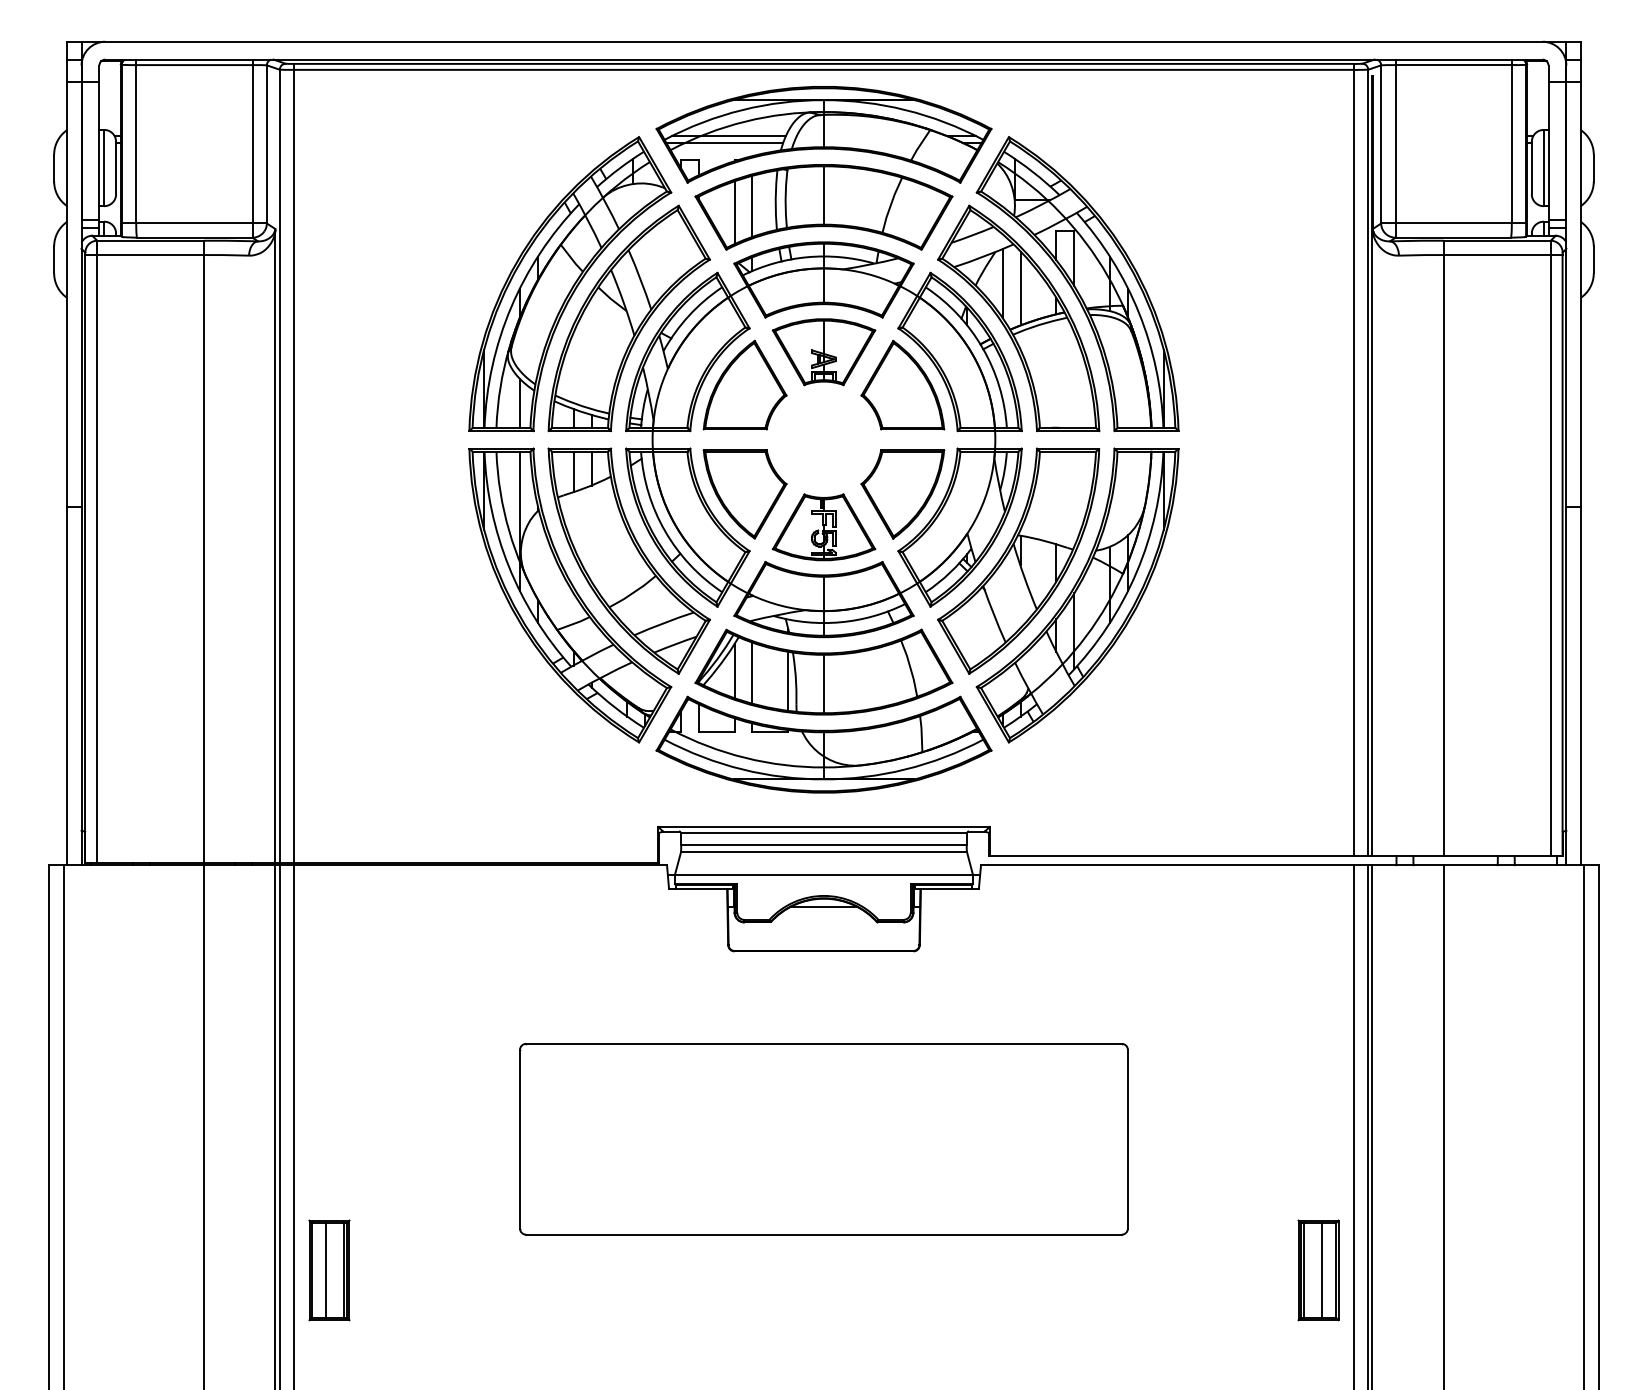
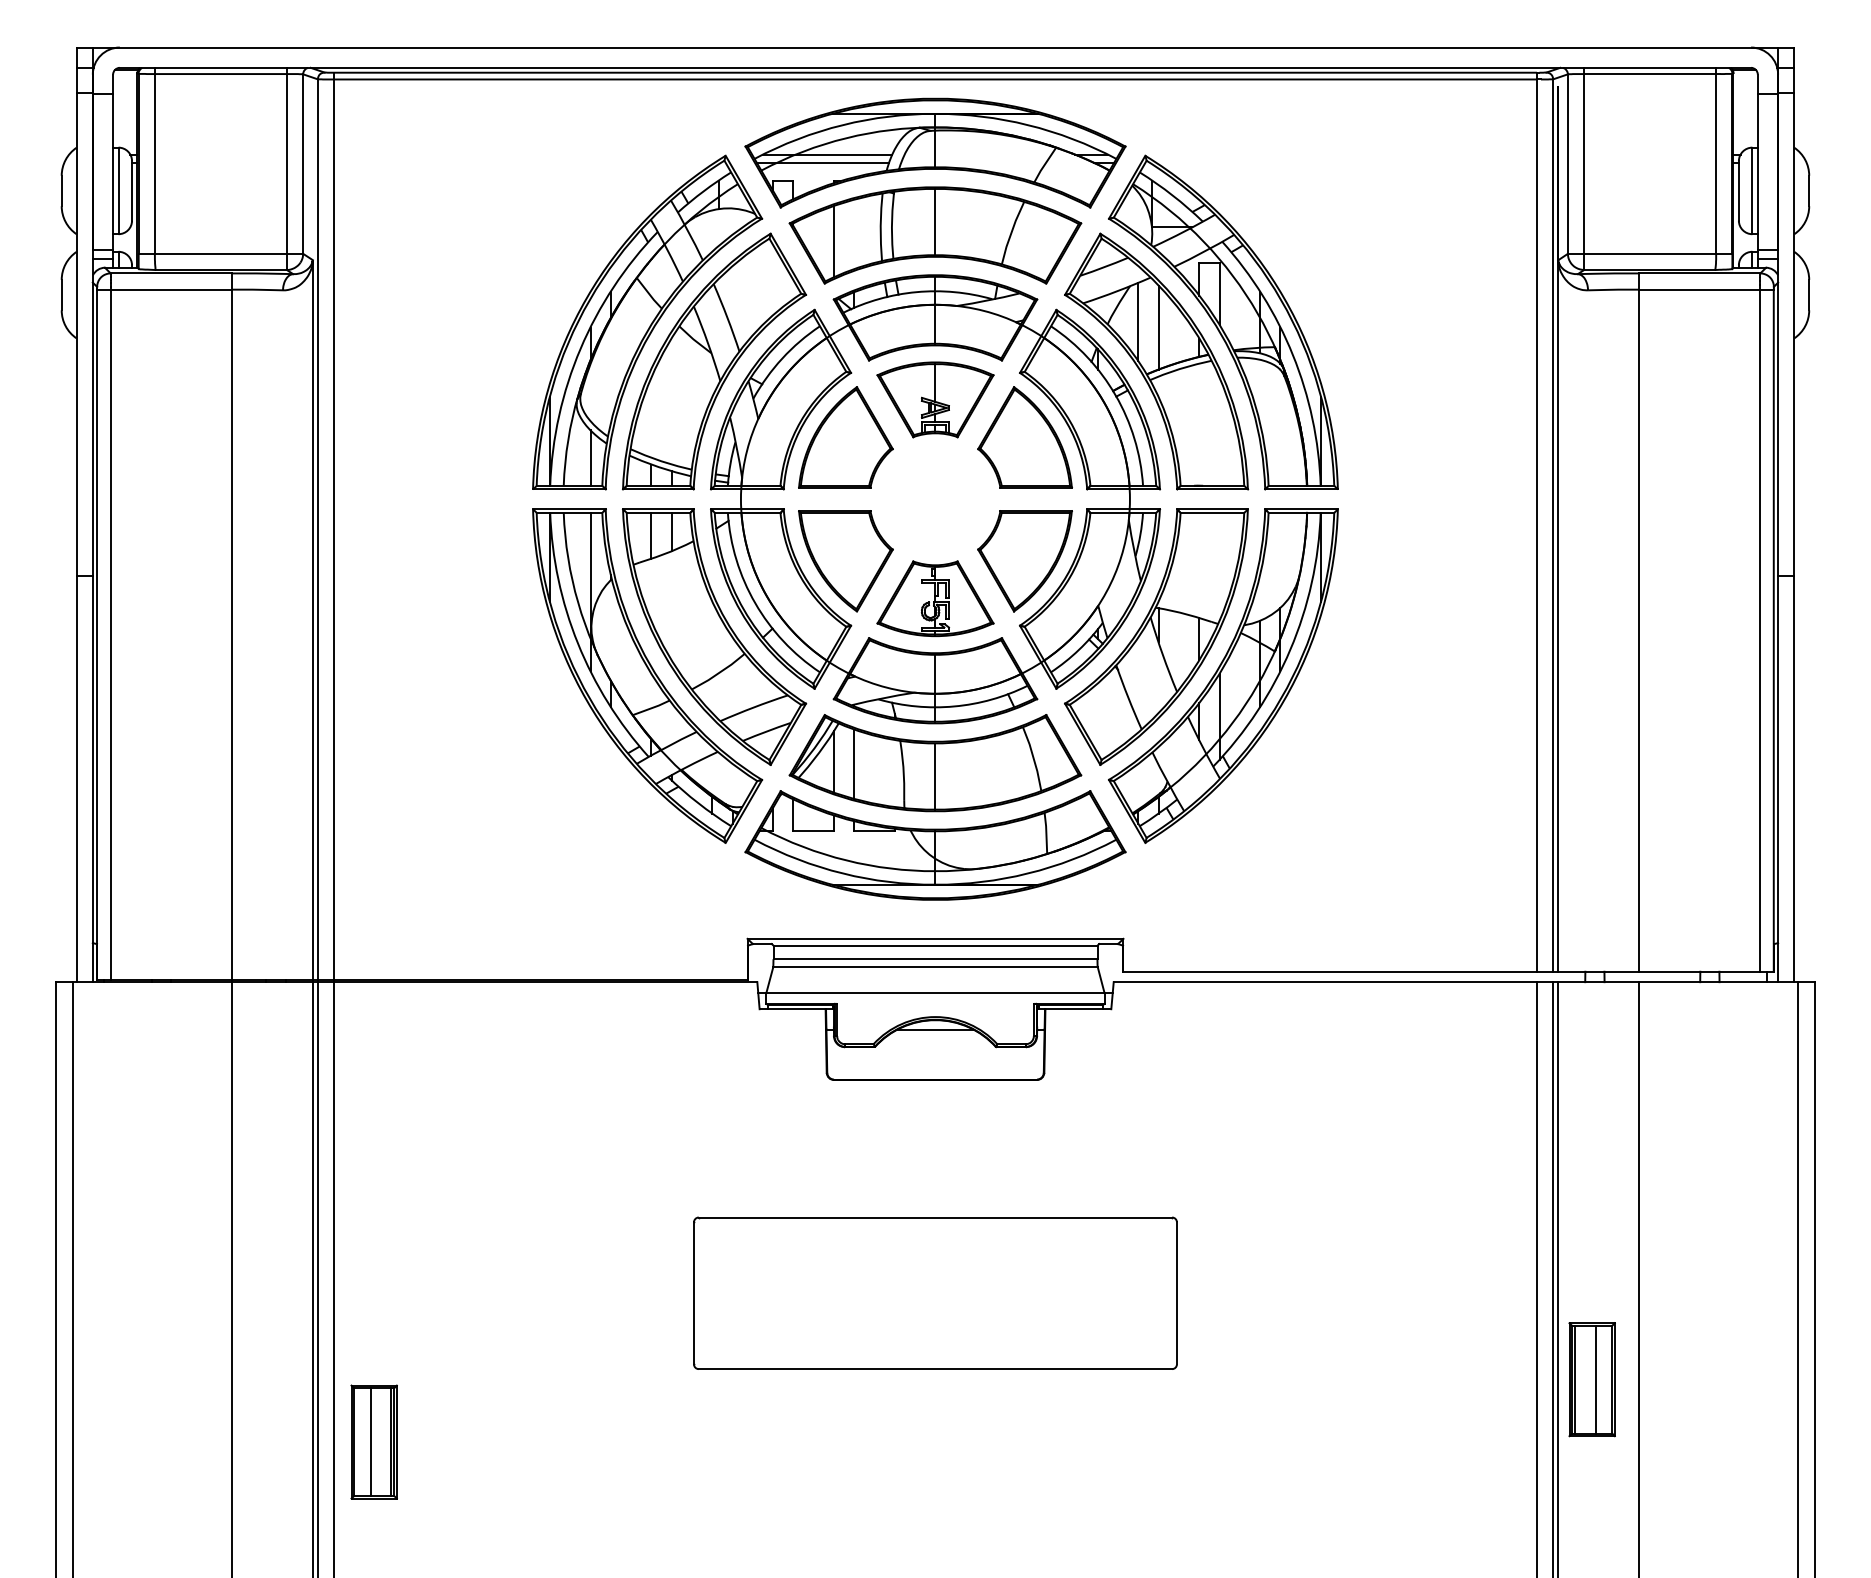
line: (752, 205) -> (854, 233), removed
line: (788, 680) -> (895, 772), removed
part: (823, 1139) -> (934, 1293), size x0.7
part: (1318, 1270) -> (1592, 1379), moved

